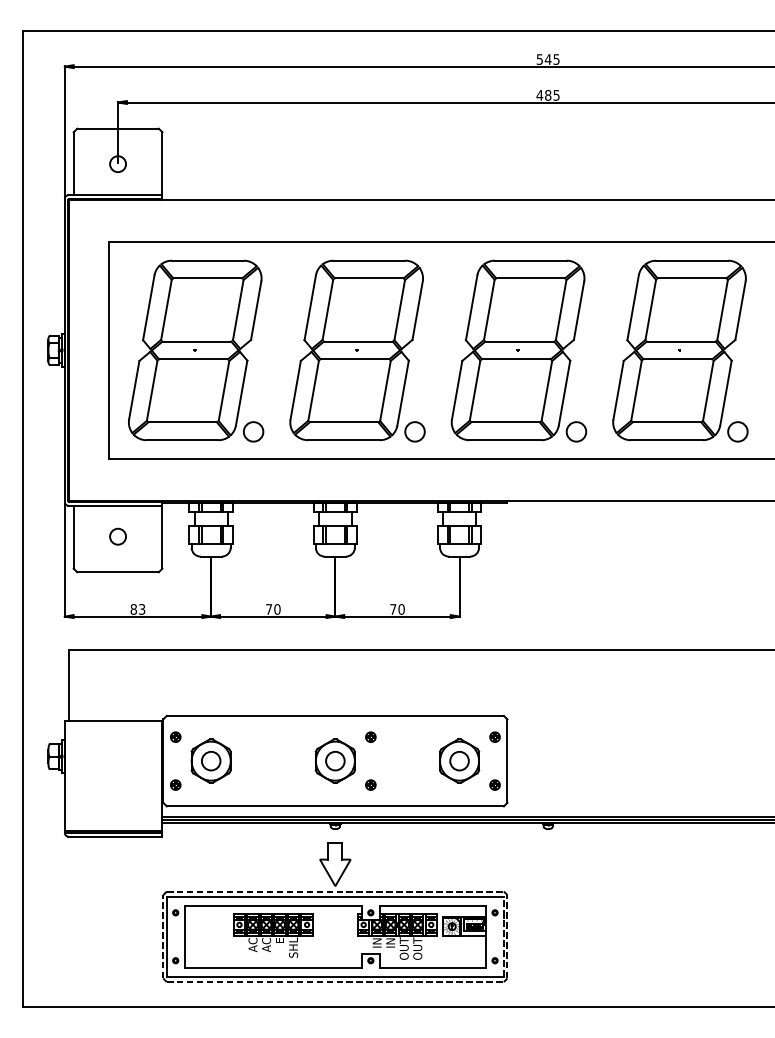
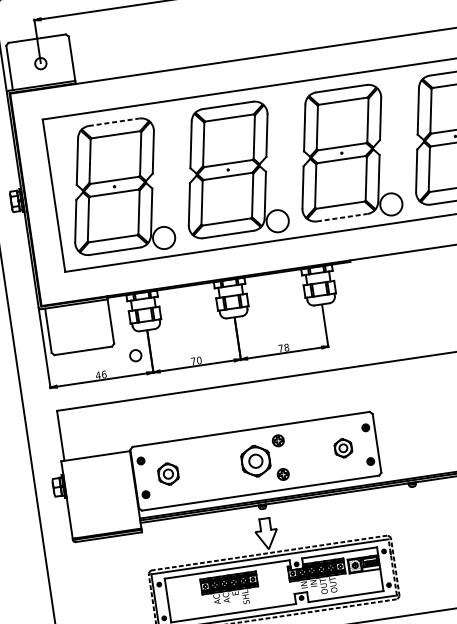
line: (207, 260) -> (113, 122), solid -> dashed
circle: (253, 431) -> (163, 237), size x1.6
circle: (414, 431) -> (277, 221), size x1.6
circle: (576, 431) -> (391, 204), size x1.6
line: (505, 440) -> (342, 217), solid -> dashed
circle: (117, 536) -> (135, 355), moved
text: (137, 609) -> (100, 375), 83 -> 46
text: (401, 609) -> (286, 347), 70 -> 78
part: (370, 736) -> (278, 440), size x1.6
part: (210, 760) -> (167, 473), size x0.7
part: (459, 760) -> (343, 447), size x0.6
part: (370, 784) -> (283, 474), size x1.6

